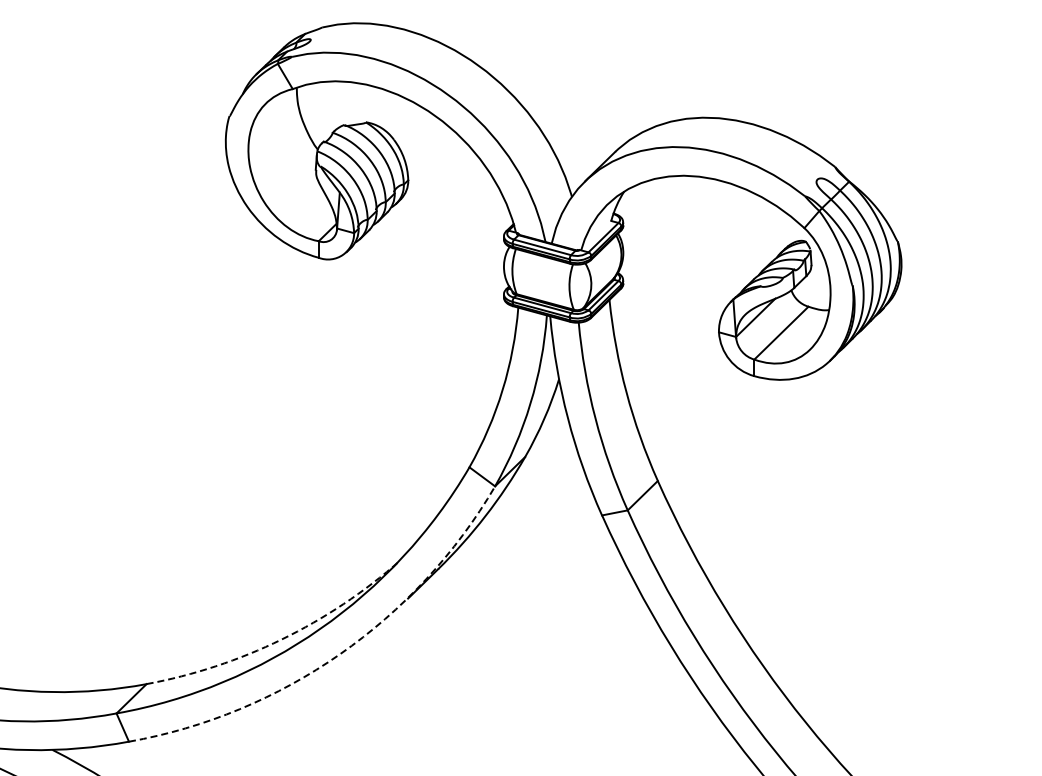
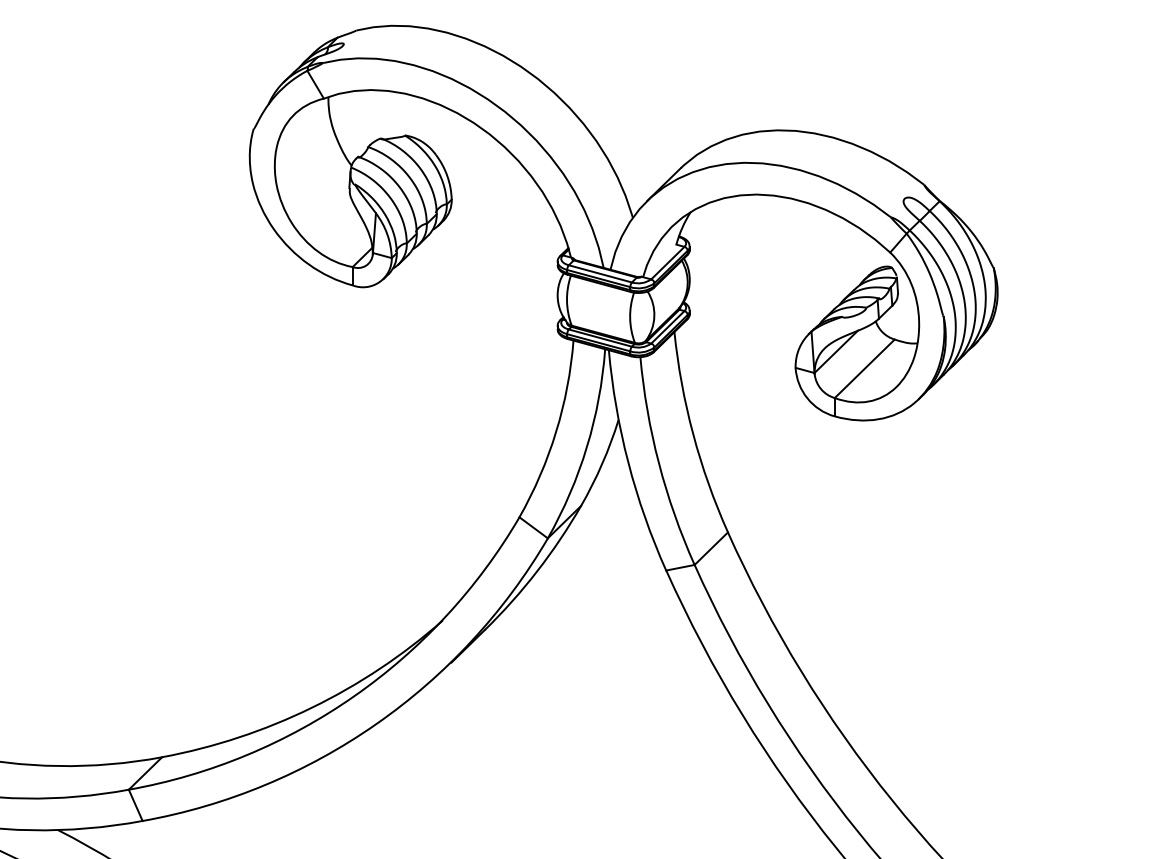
arc: (281, 639) -> (311, 707), dashed -> solid
arc: (340, 654) -> (376, 724), dashed -> solid

